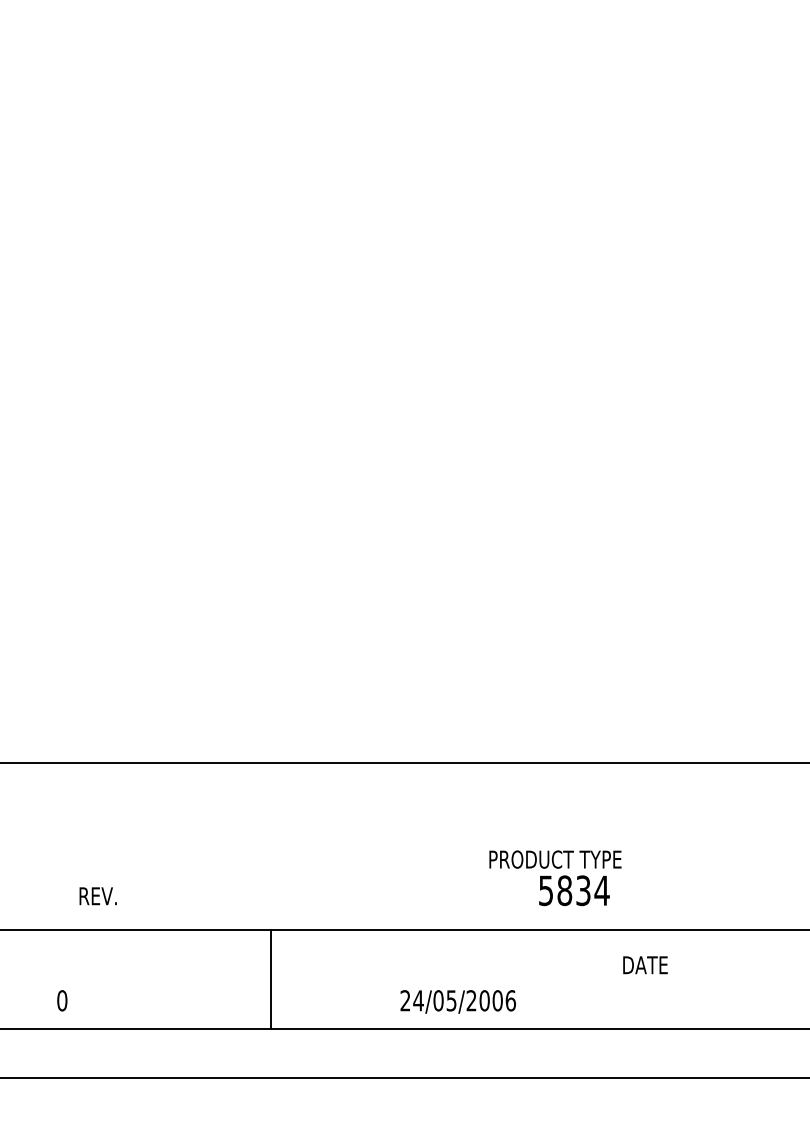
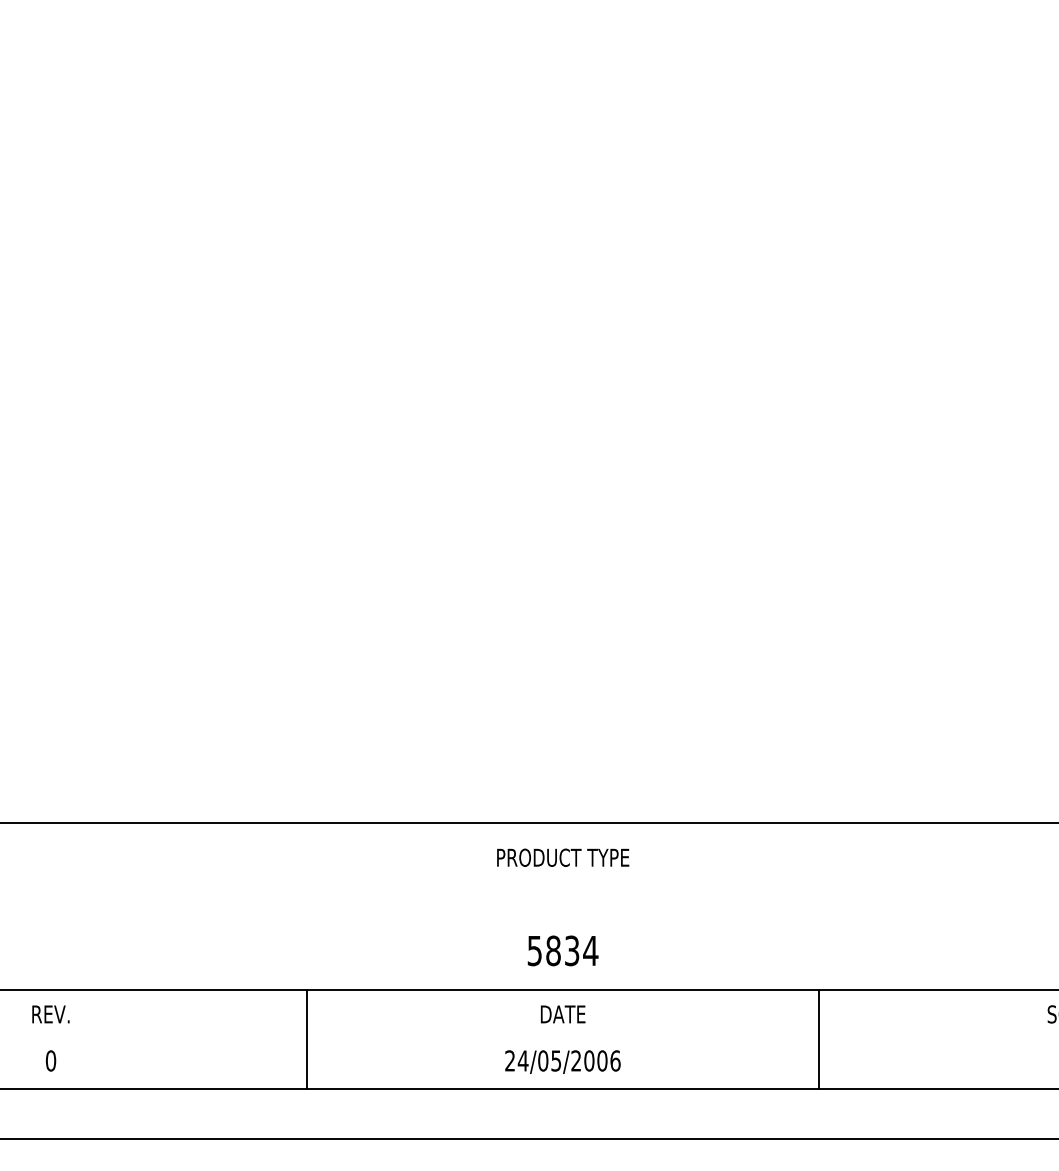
text: (555, 859) -> (563, 857), moved
text: (97, 896) -> (50, 1014), moved
text: (645, 965) -> (563, 1014), moved
line: (270, 978) -> (306, 1038), moved
text: (457, 1001) -> (562, 1061), moved

